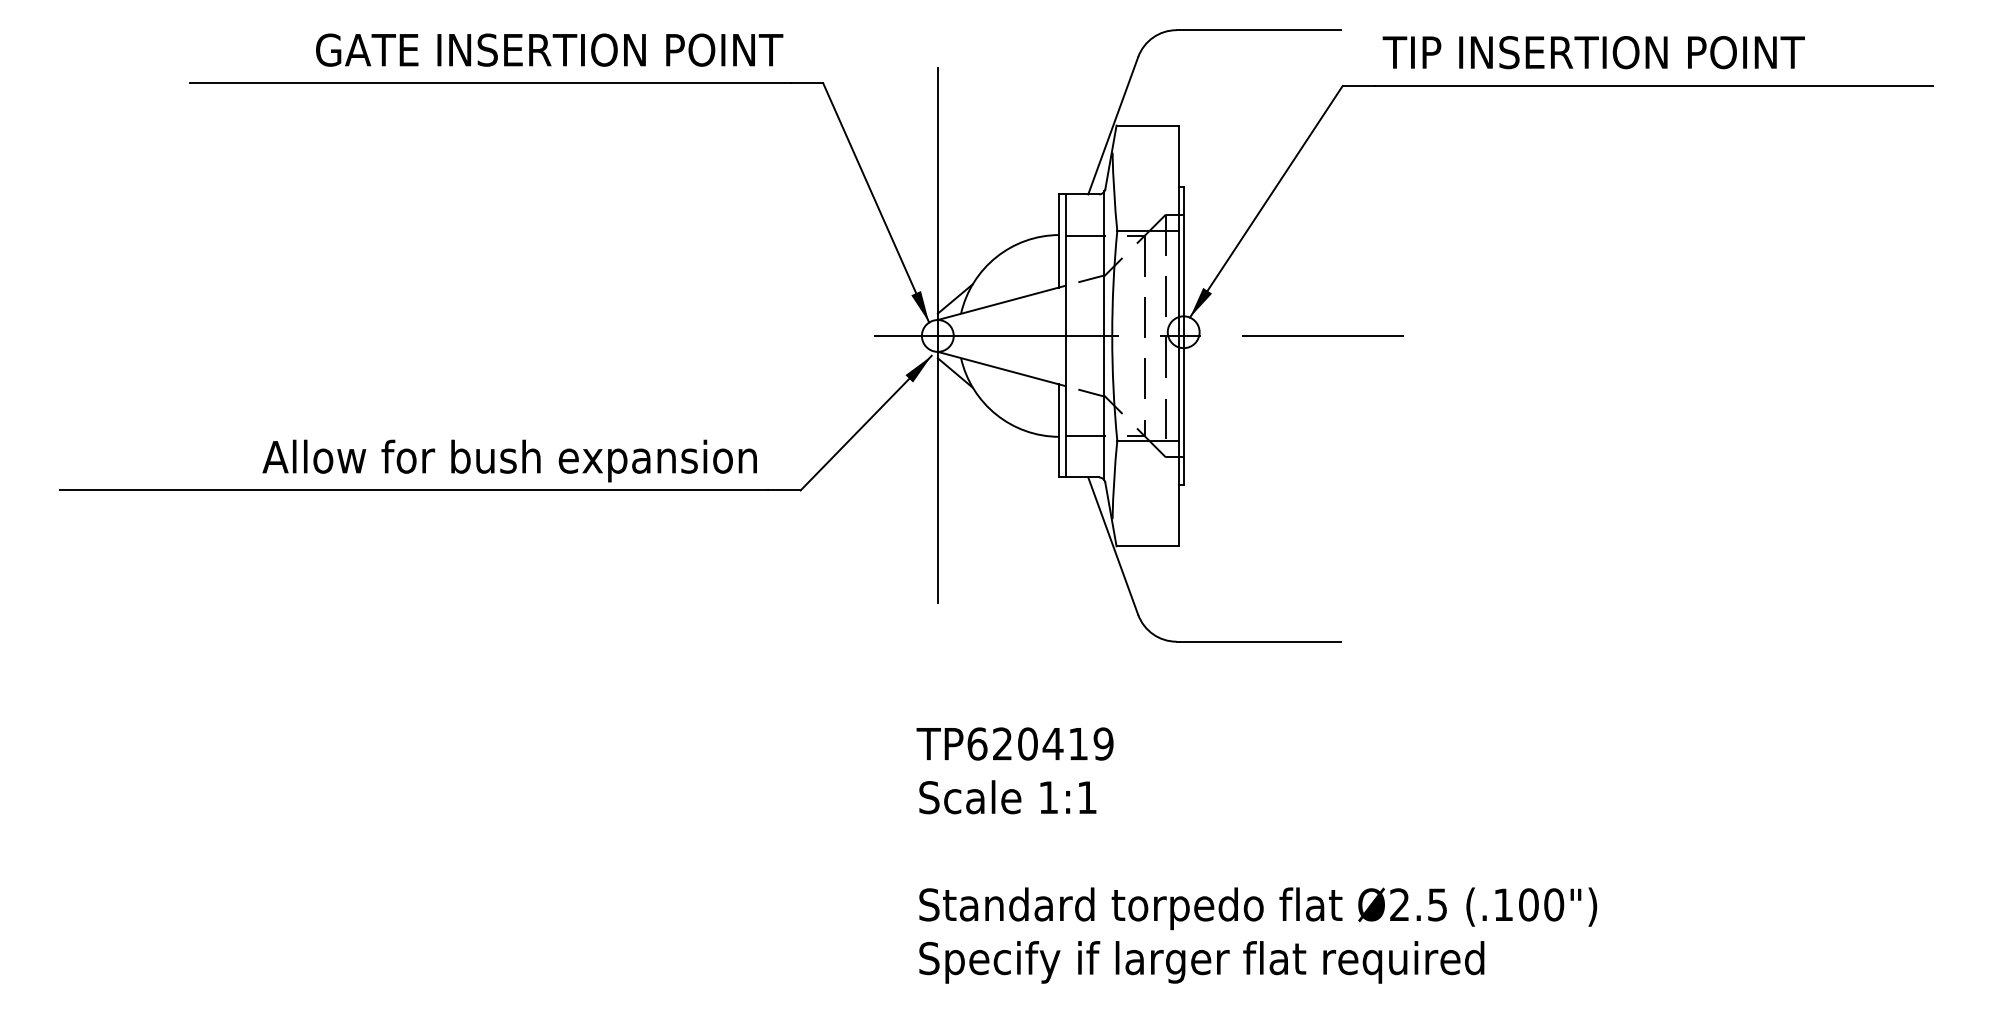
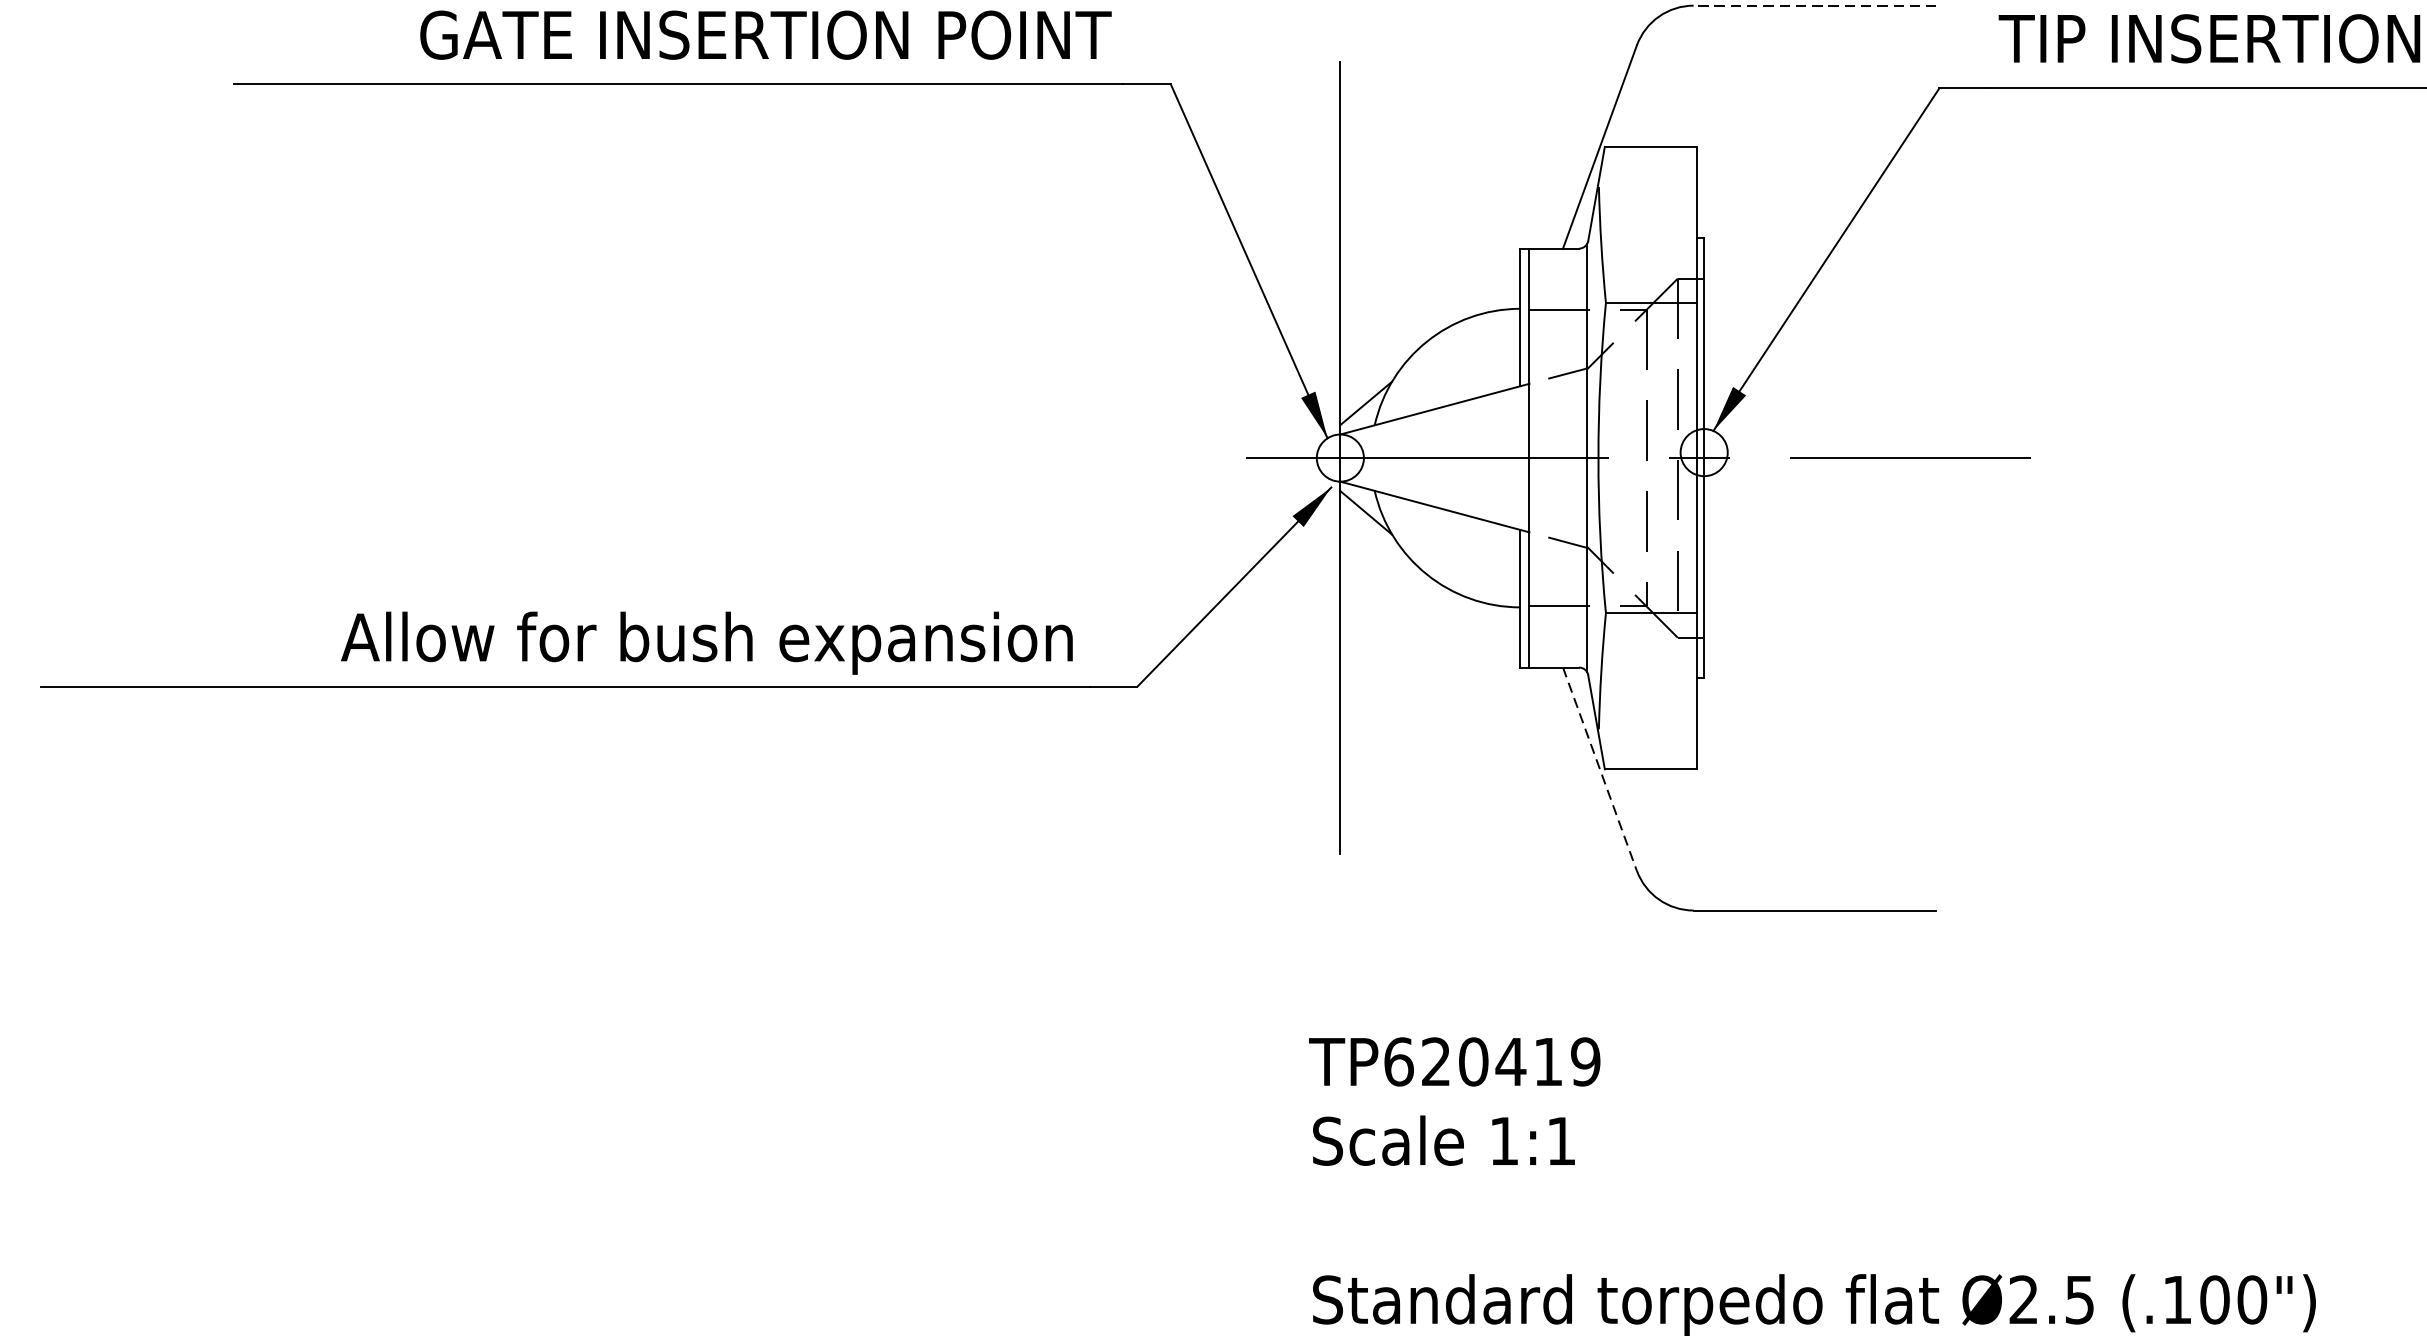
line: (1258, 30) -> (1814, 6), solid -> dashed
line: (1113, 546) -> (1600, 769), solid -> dashed

